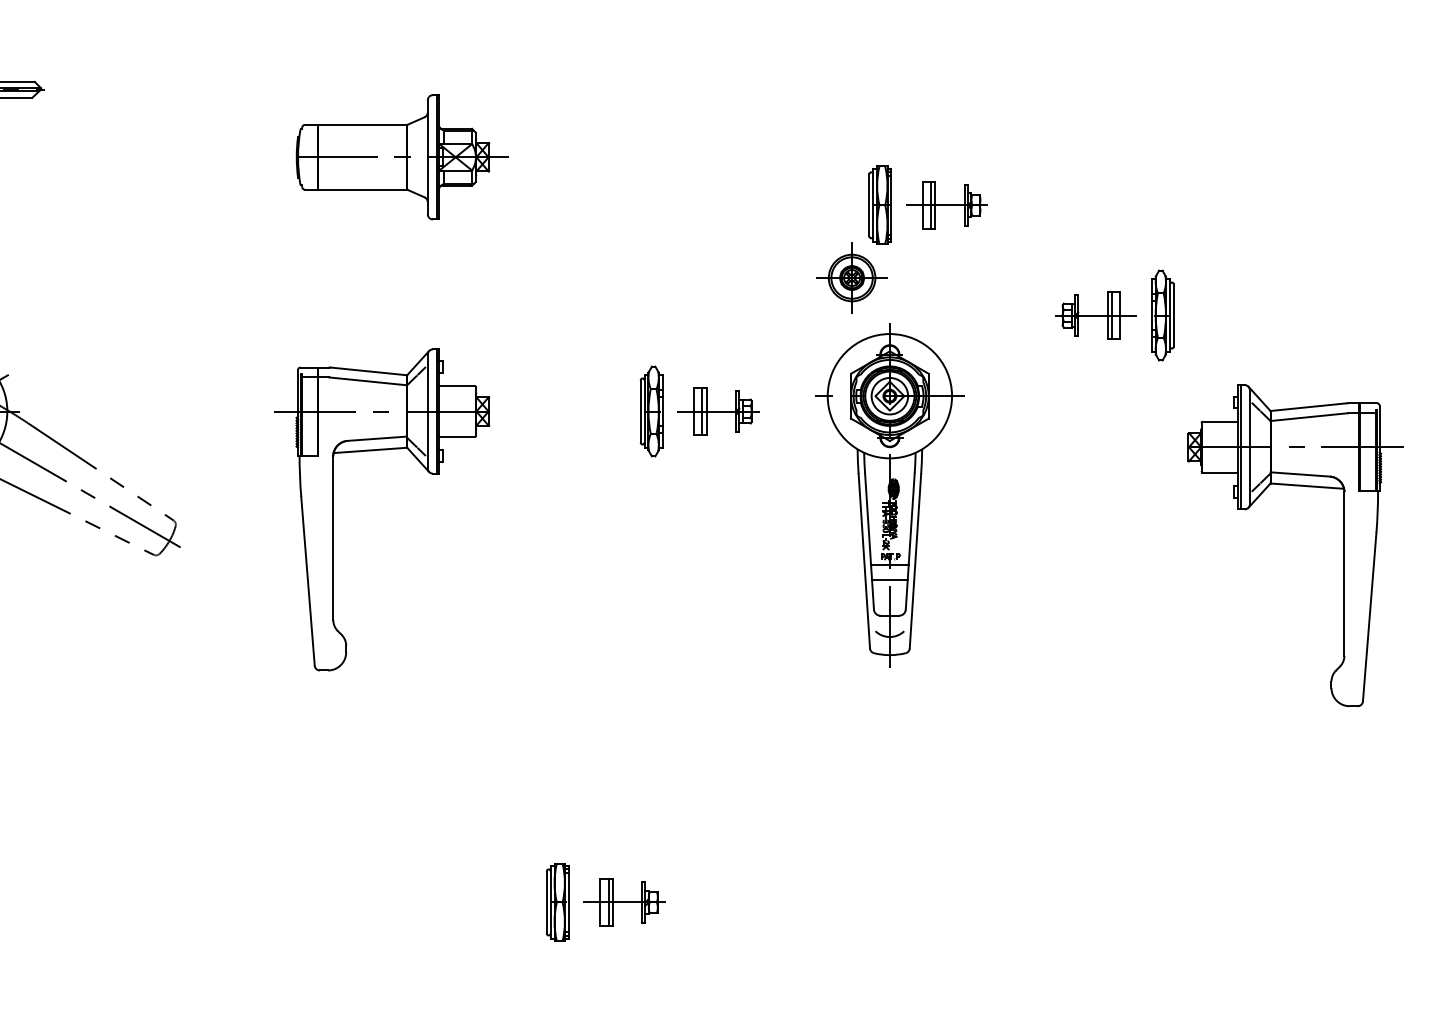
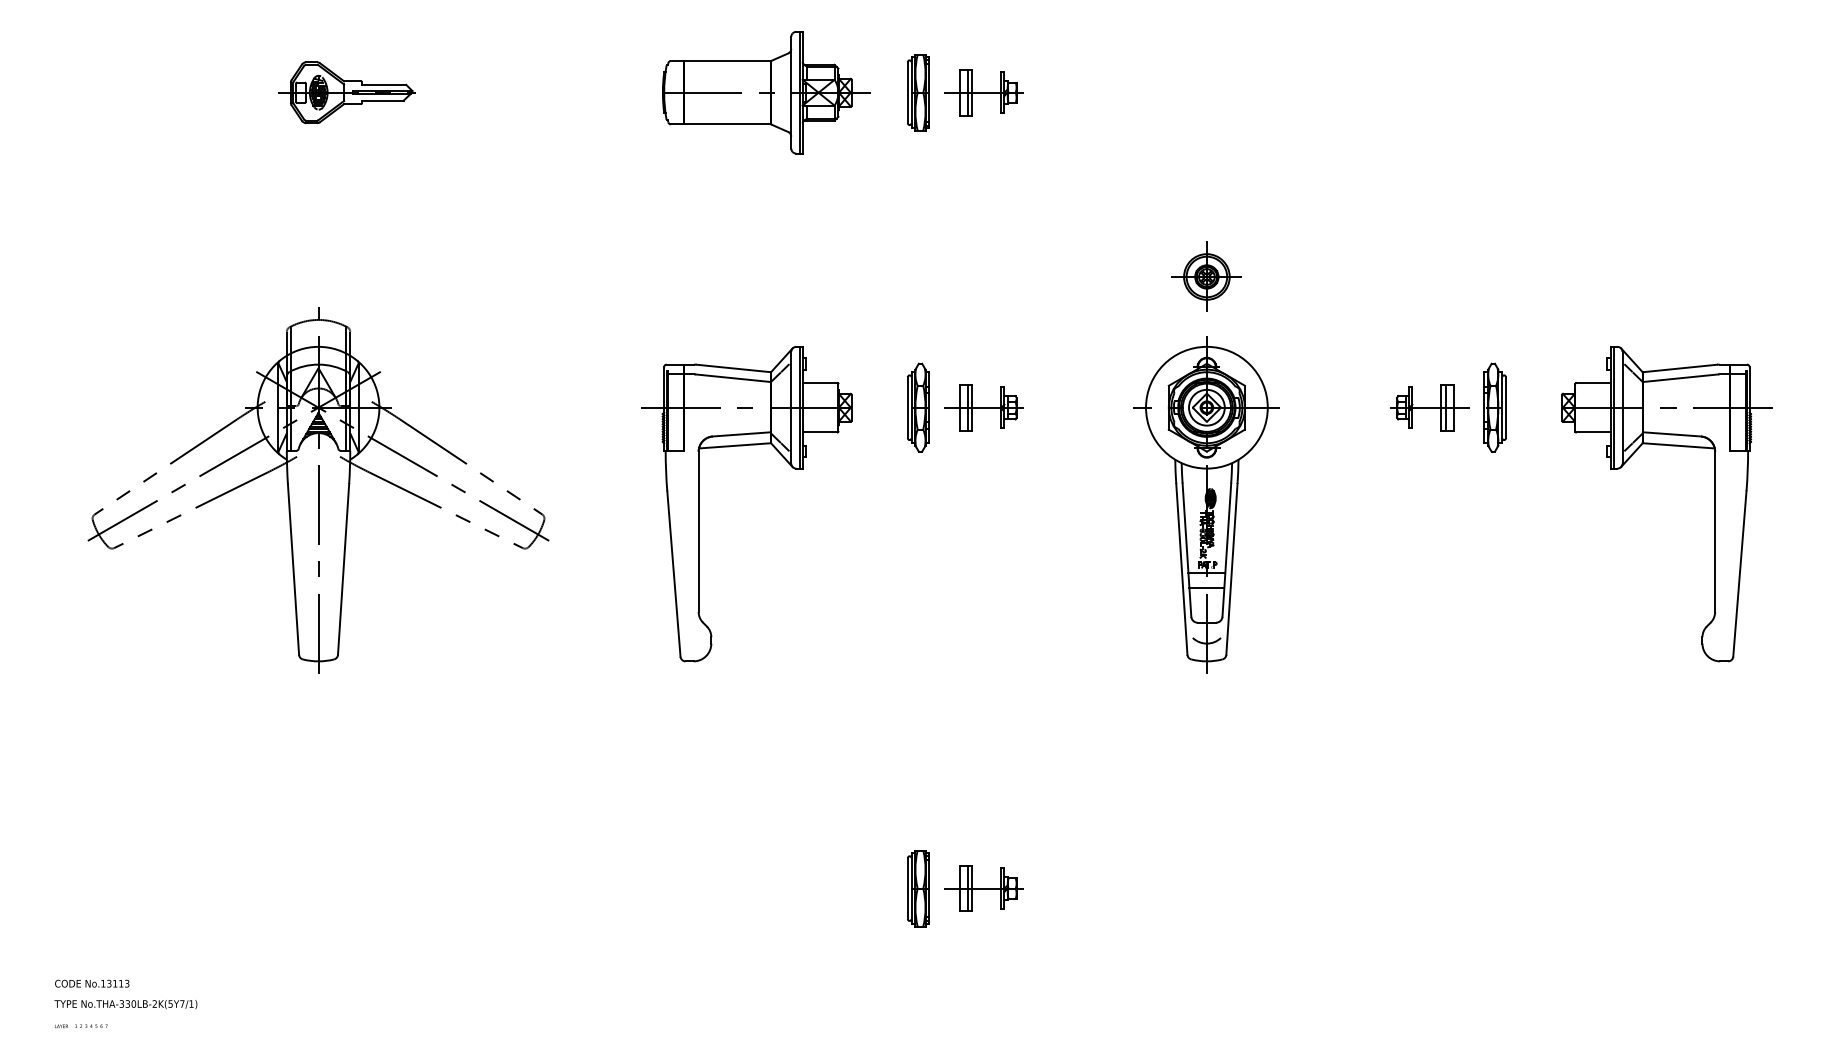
part: (402, 157) -> (766, 92), moved
part: (928, 205) -> (965, 92), moved
part: (1115, 315) -> (1448, 407), moved
part: (699, 411) -> (965, 407), moved
part: (889, 495) -> (1206, 504), moved
part: (1343, 546) -> (1714, 504), moved

